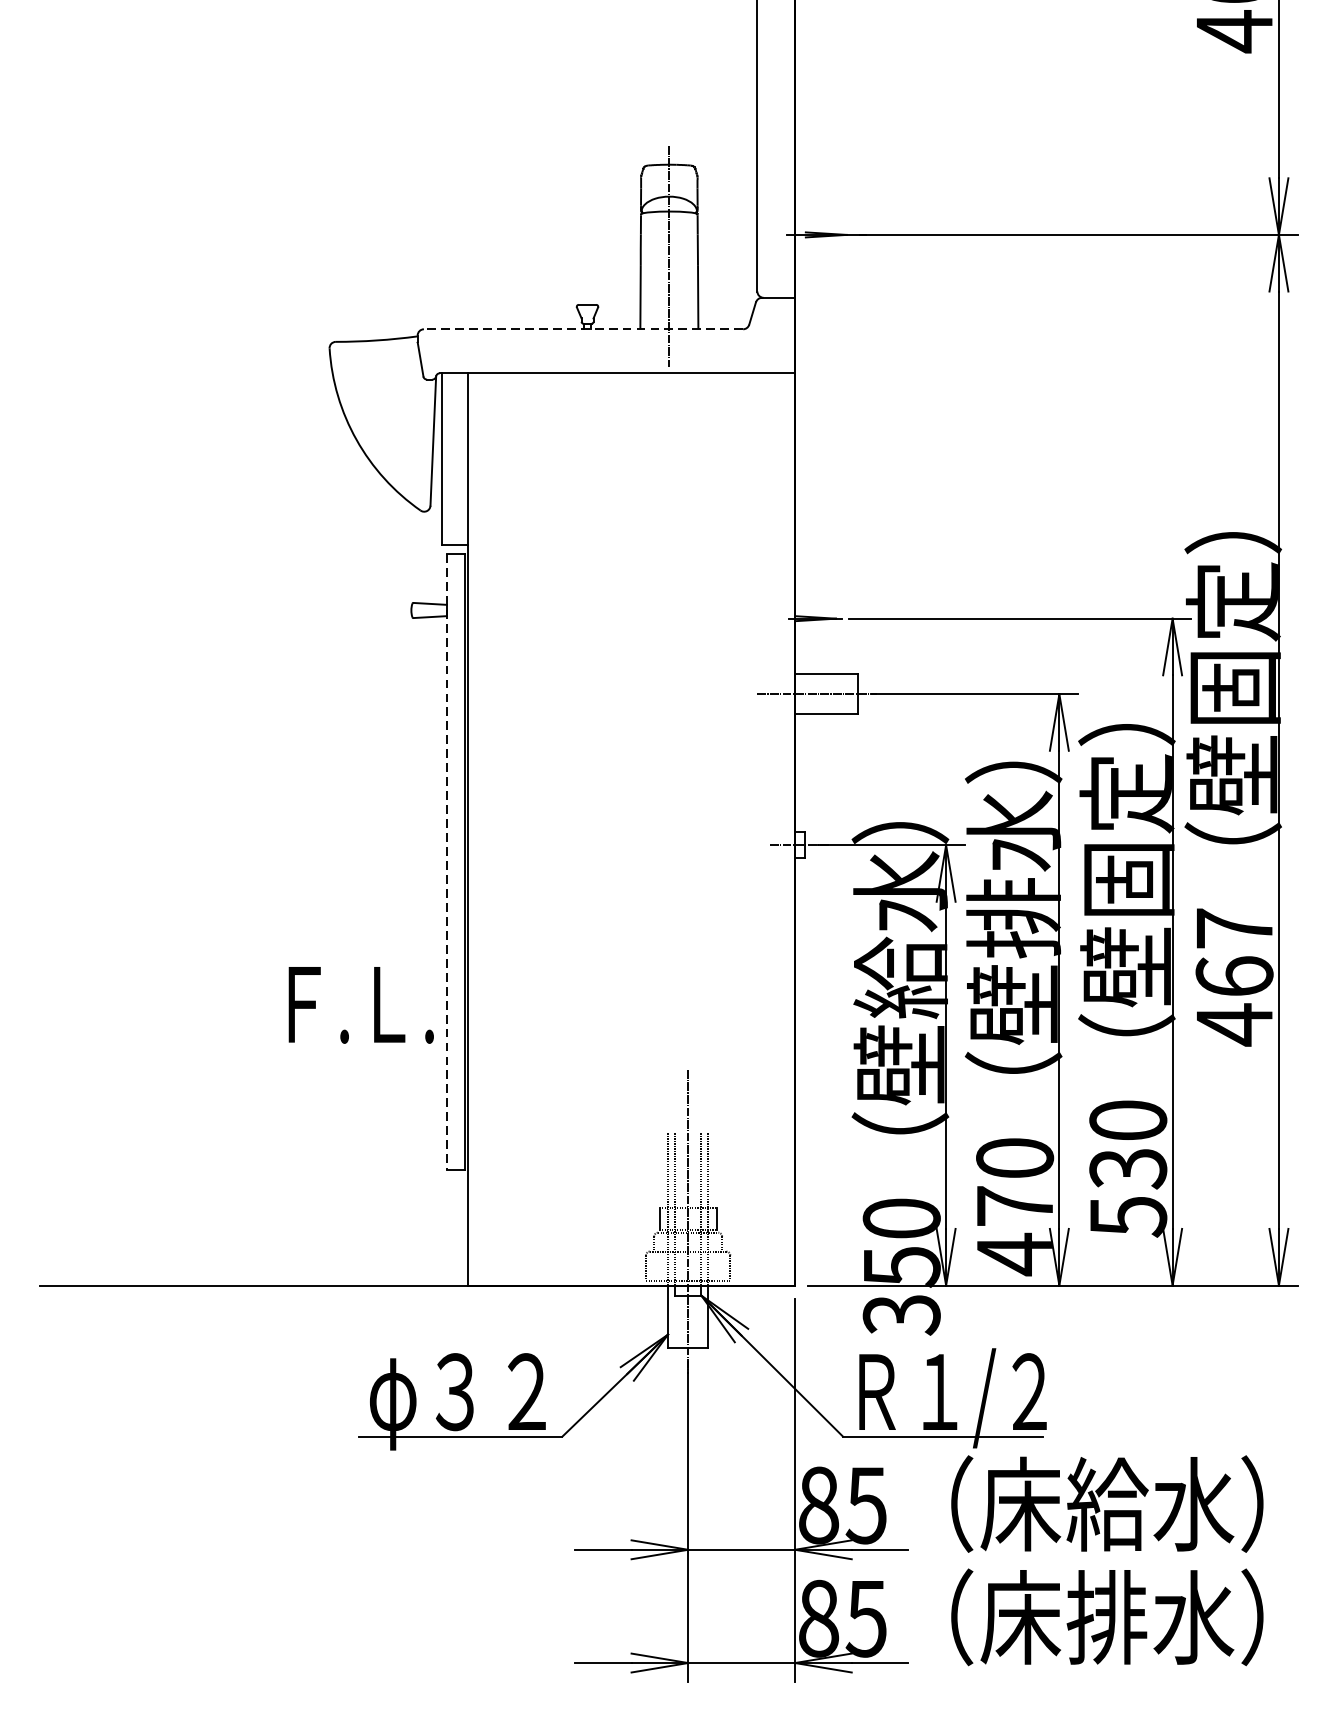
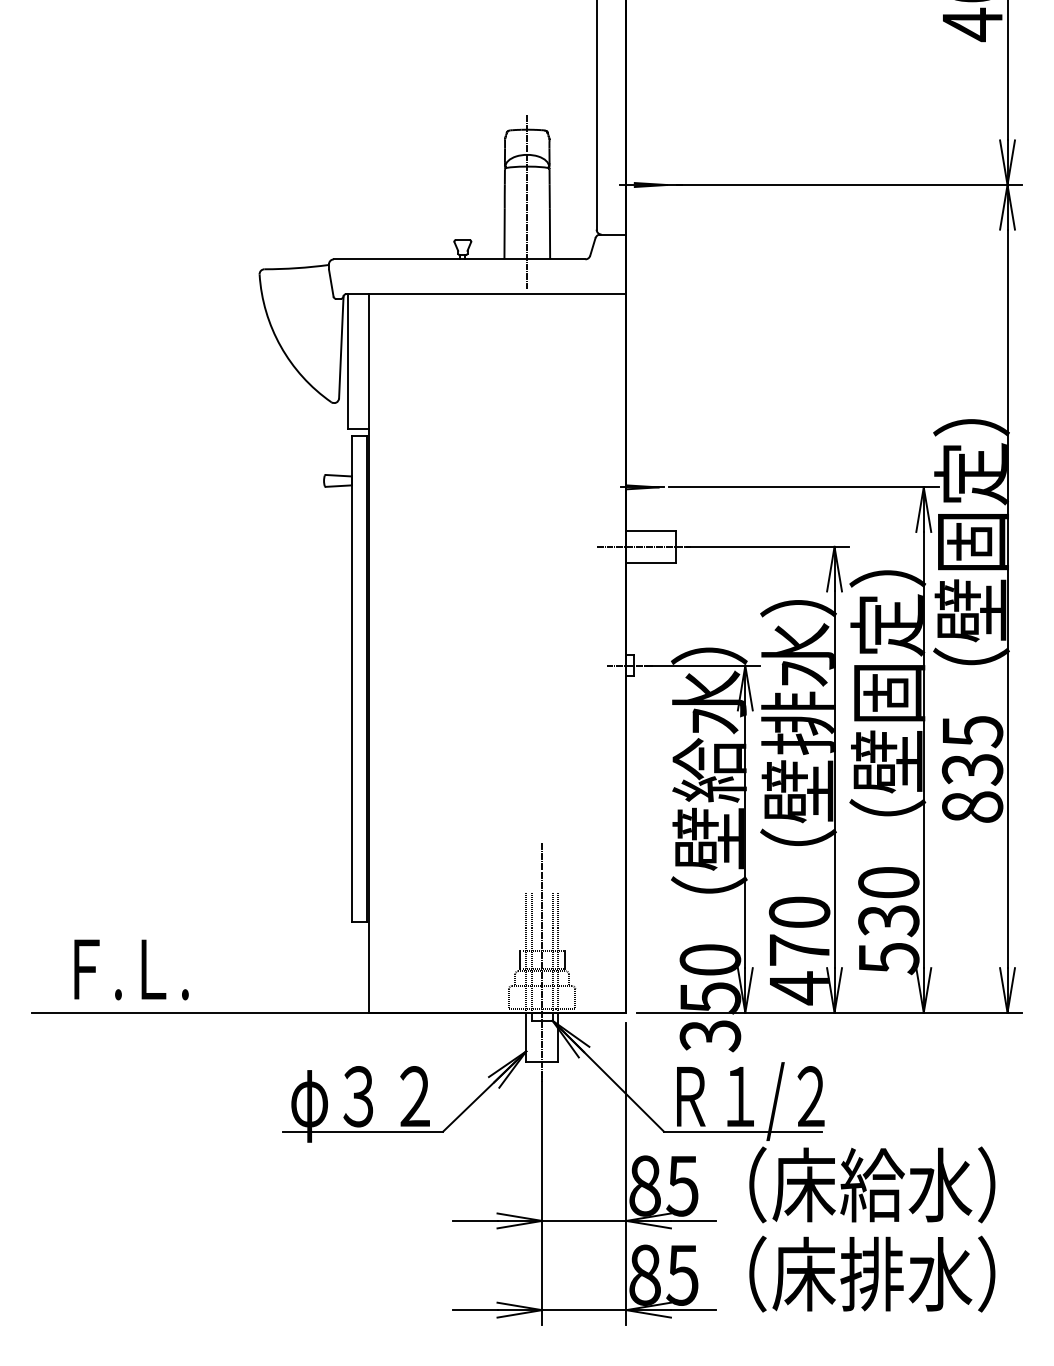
line: (583, 329) -> (459, 259), dashed -> solid
line: (446, 862) -> (351, 679), dashed -> solid
text: (1234, 976) -> (972, 769), 467 -> 835
text: (361, 1004) -> (131, 969), moved

